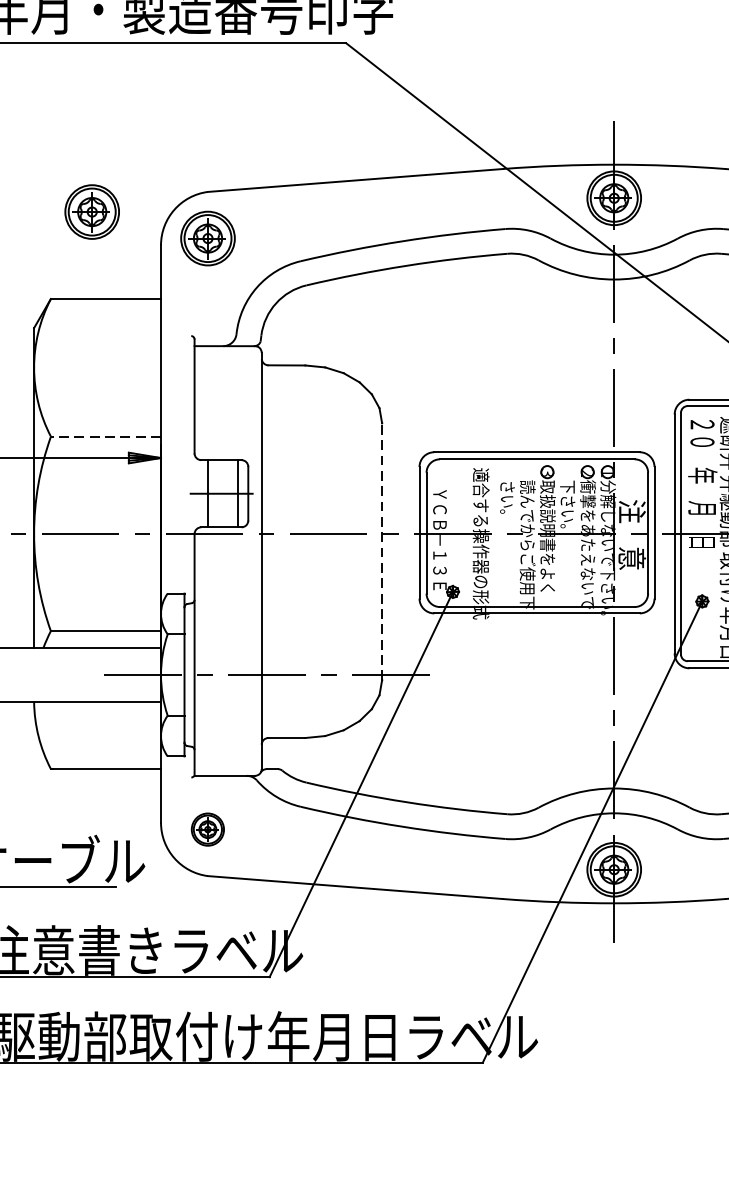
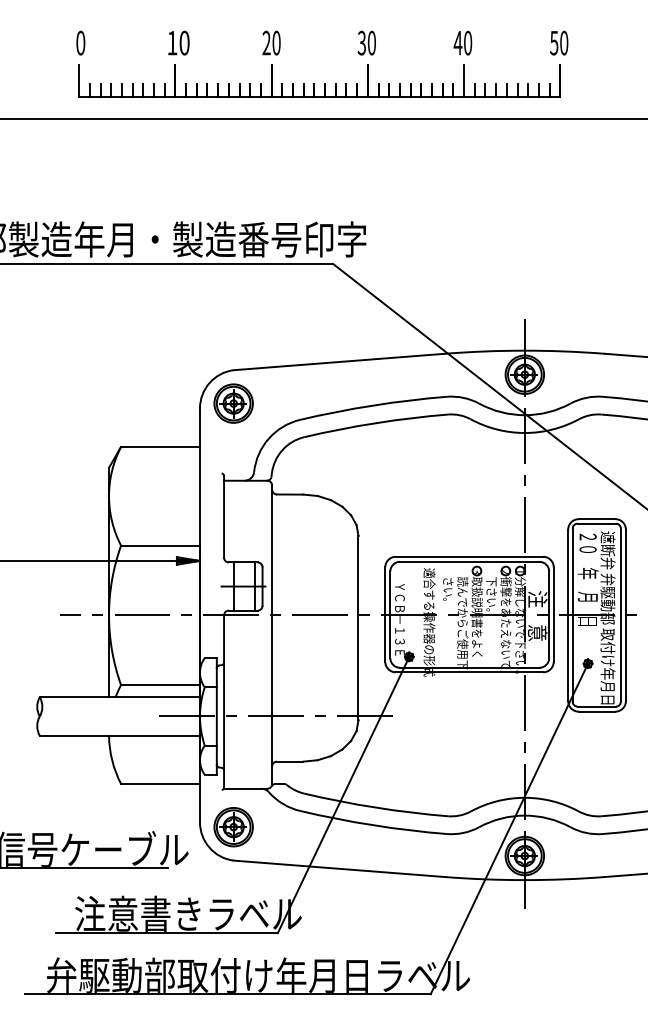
part: (91, 211) -> (150, 384), removed
line: (105, 436) -> (160, 545), dashed -> solid
line: (382, 550) -> (358, 627), dashed -> solid
part: (207, 829) -> (233, 827), size x1.67

